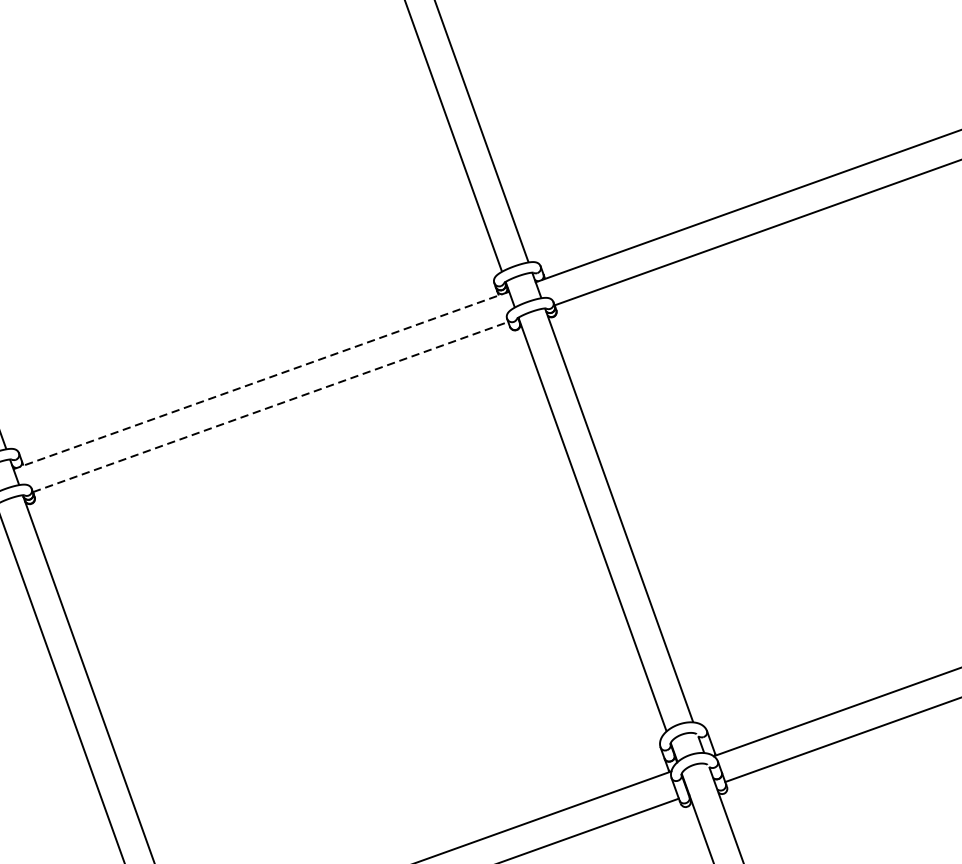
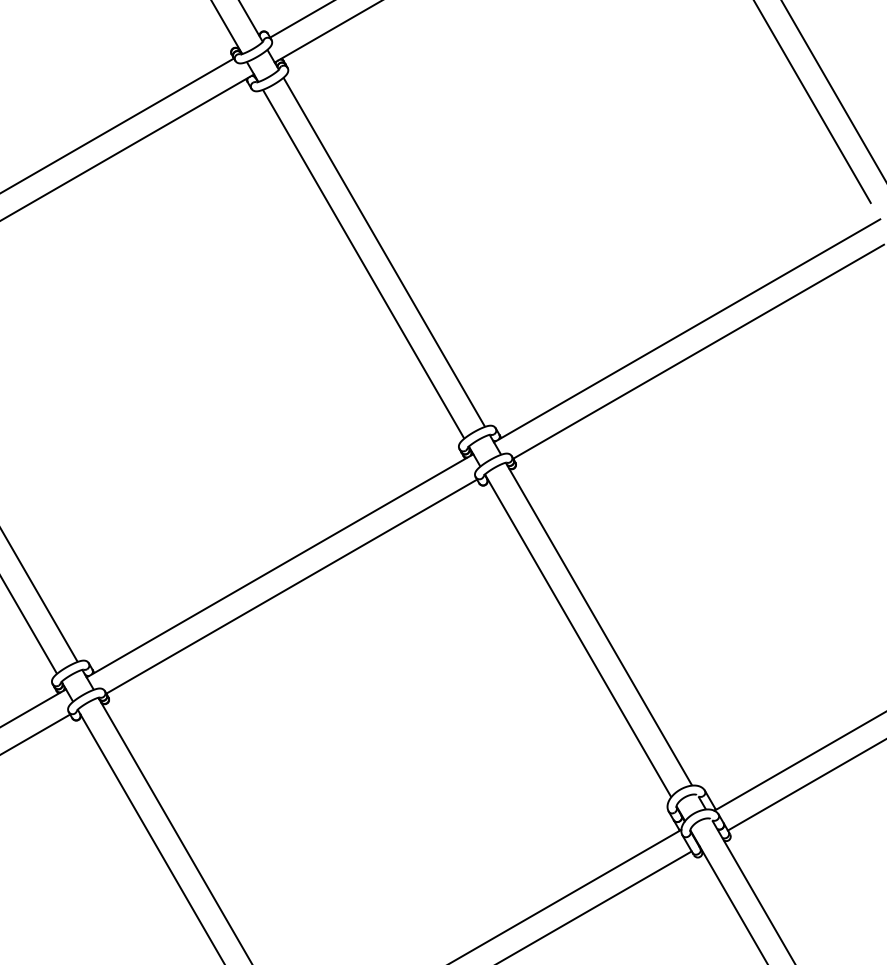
line: (260, 381) -> (279, 566), dashed -> solid
line: (271, 407) -> (292, 586), dashed -> solid

